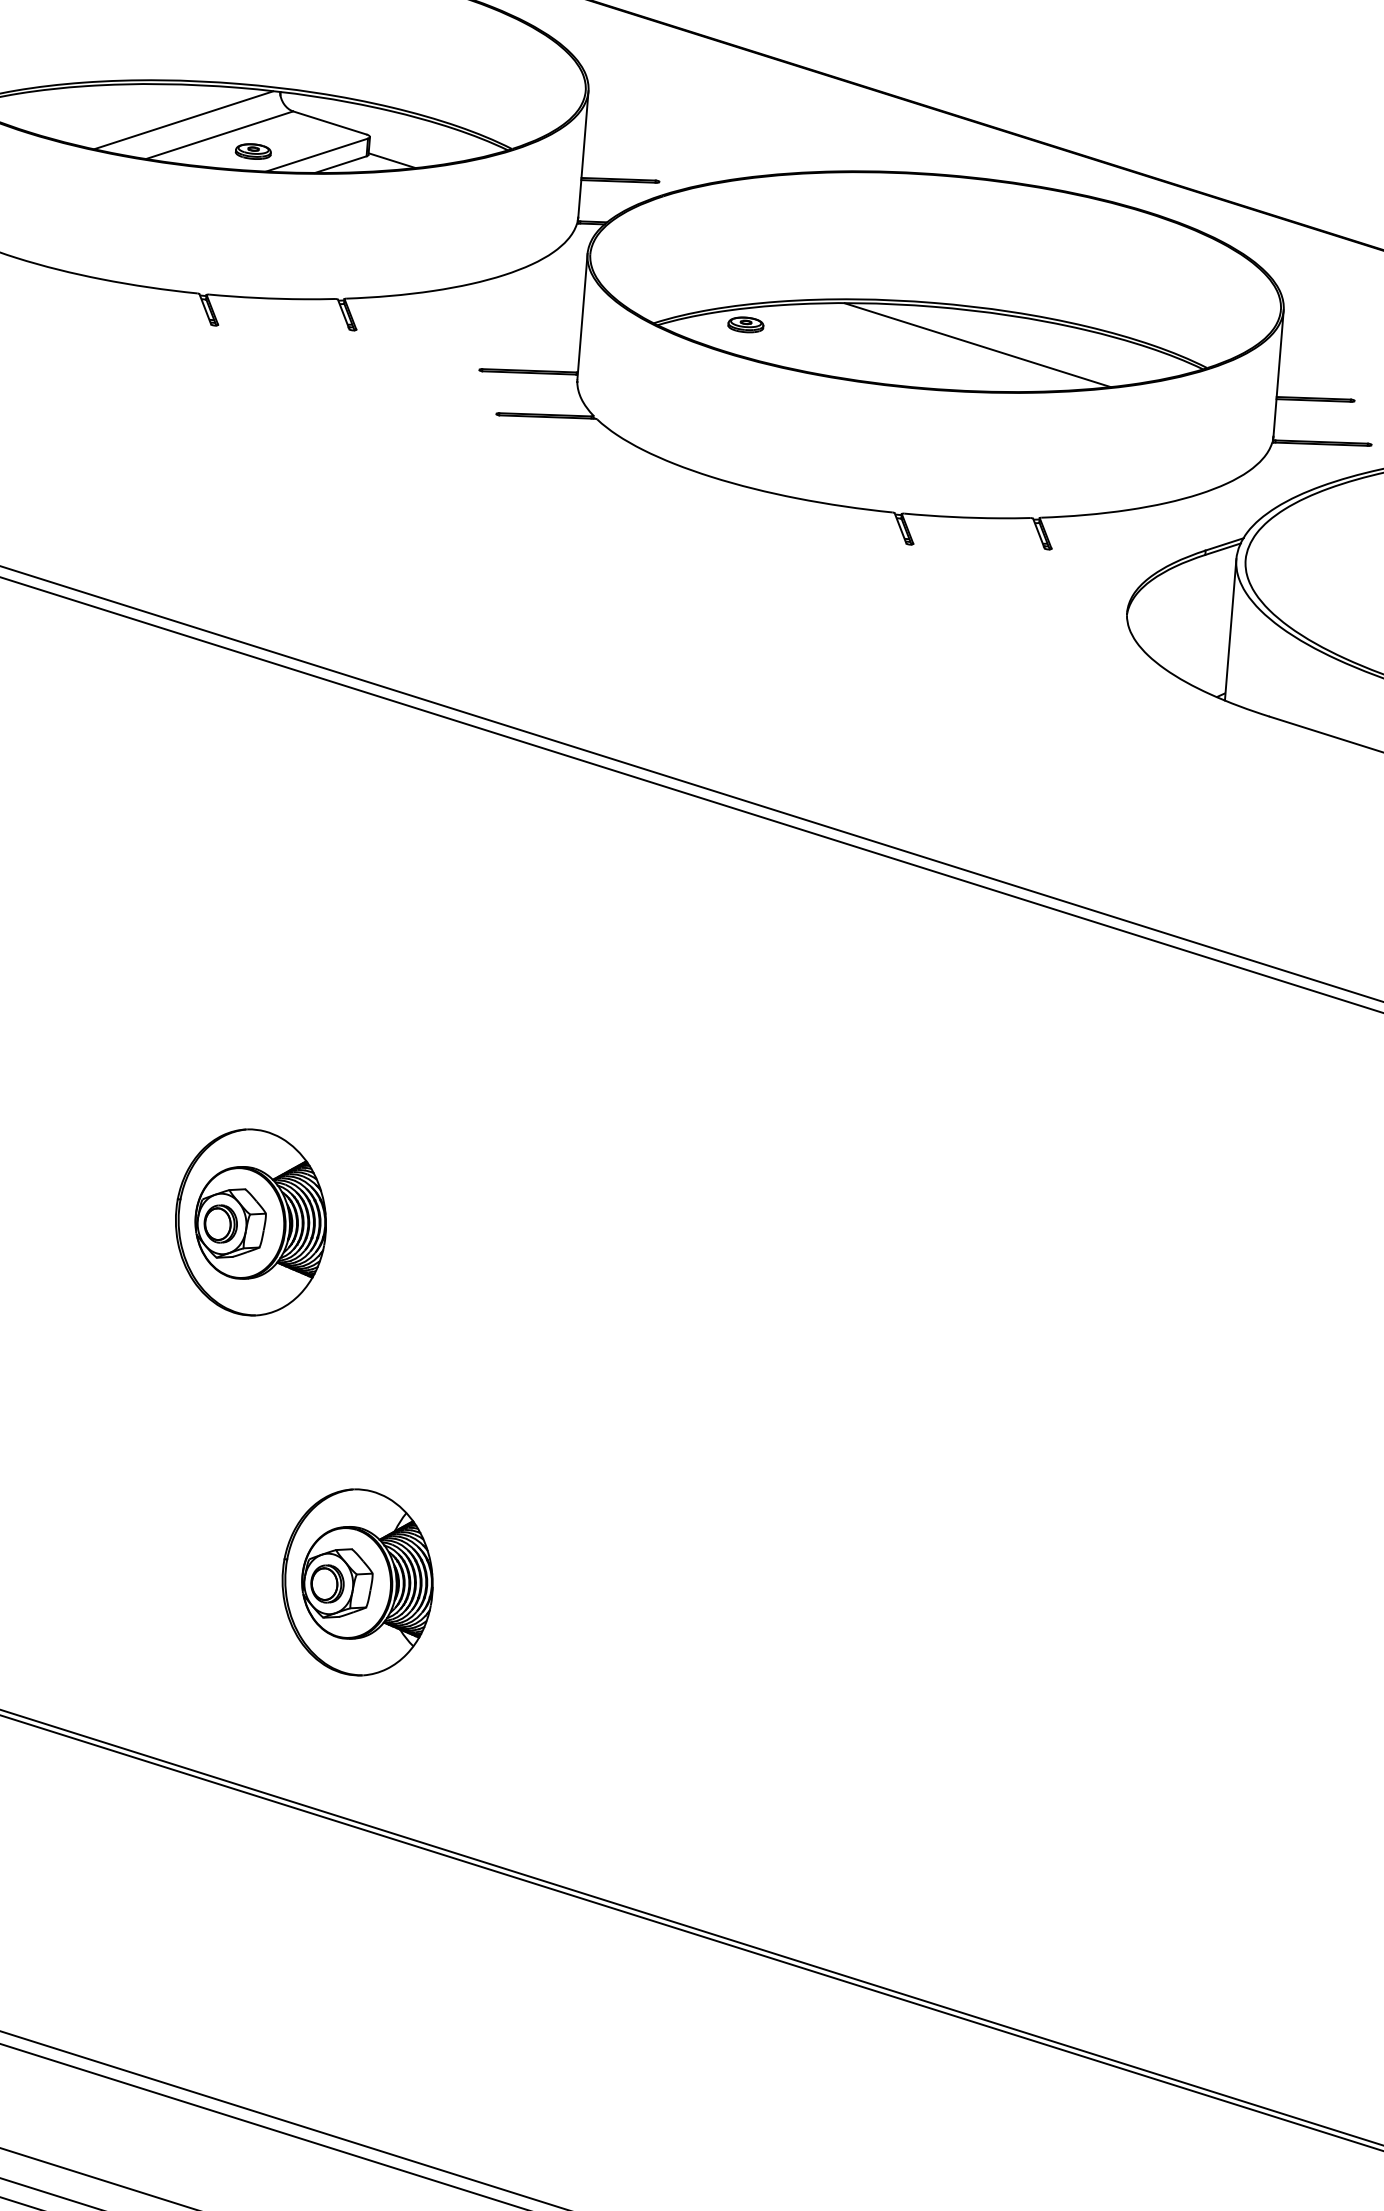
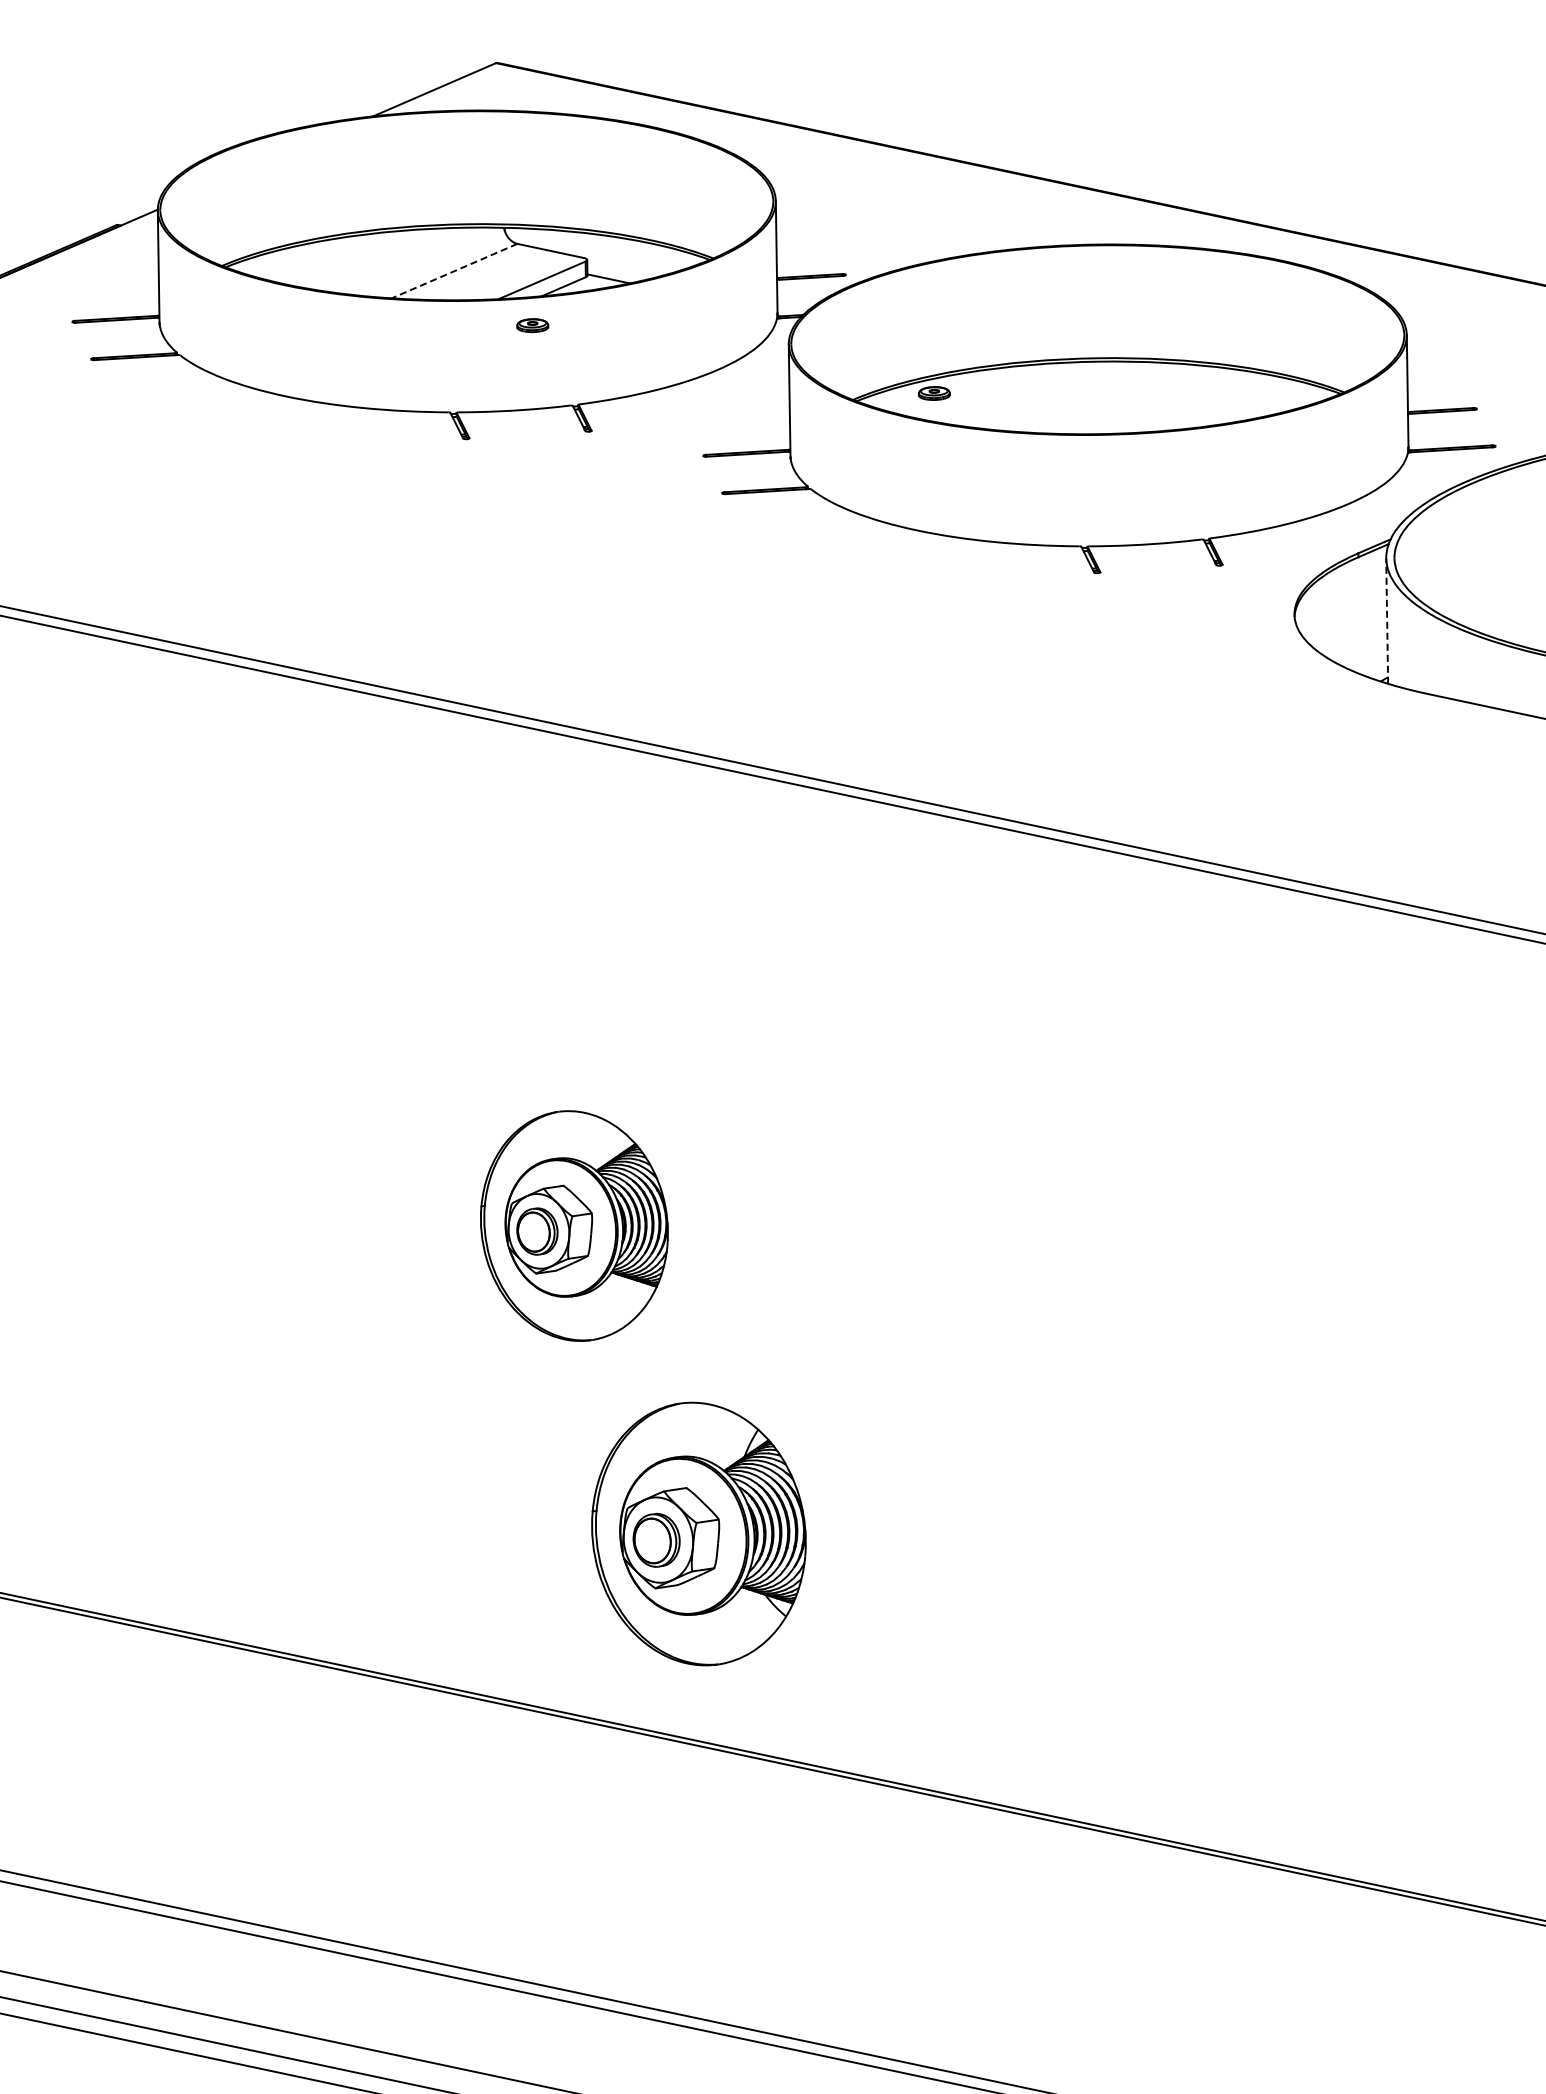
line: (183, 119) -> (421, 260), removed
line: (219, 135) -> (454, 271), solid -> dashed
part: (253, 151) -> (532, 325), moved
line: (976, 344) -> (1139, 391), removed
line: (1230, 630) -> (1387, 621), solid -> dashed
part: (250, 1222) -> (574, 1226), size x1.4
part: (357, 1582) -> (698, 1534), size x1.6

